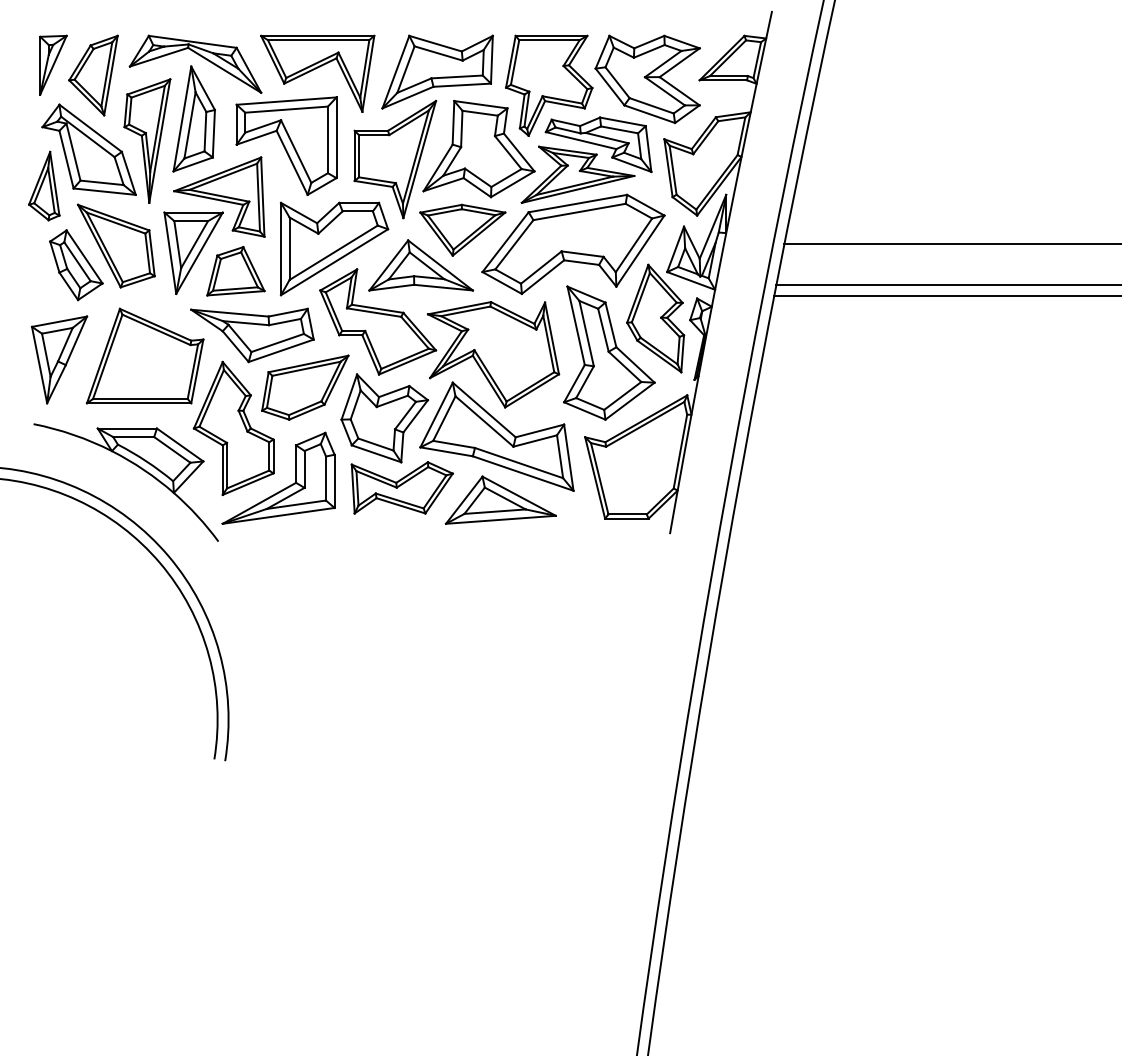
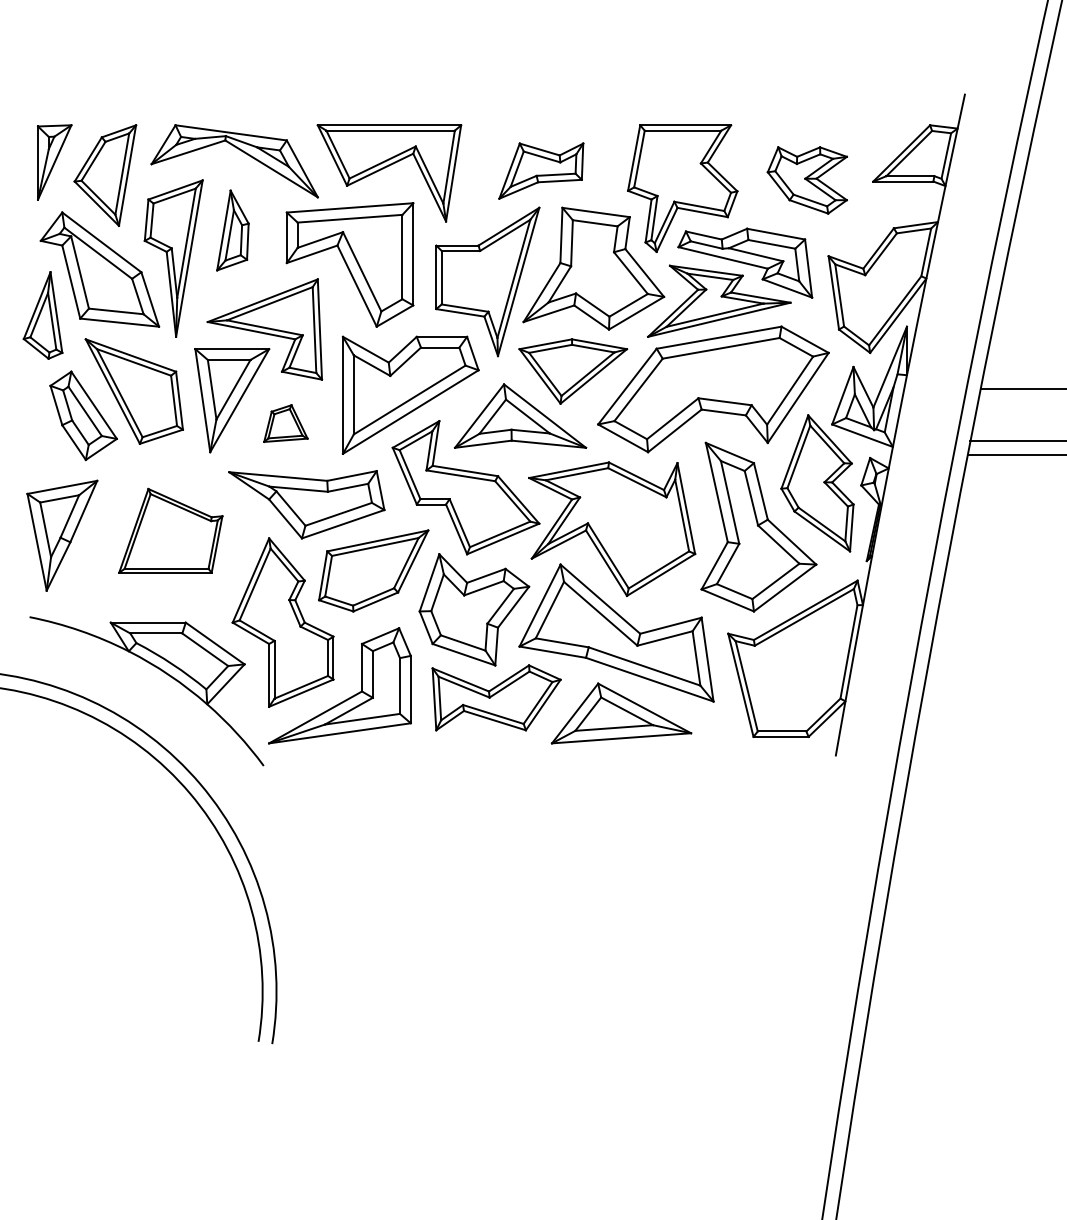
part: (437, 71) -> (541, 170), size x0.6
part: (647, 79) -> (807, 180), size x0.6
part: (193, 118) -> (232, 229), size x0.6
part: (235, 271) -> (285, 423), size x0.6
part: (144, 355) -> (170, 530), size x0.7

